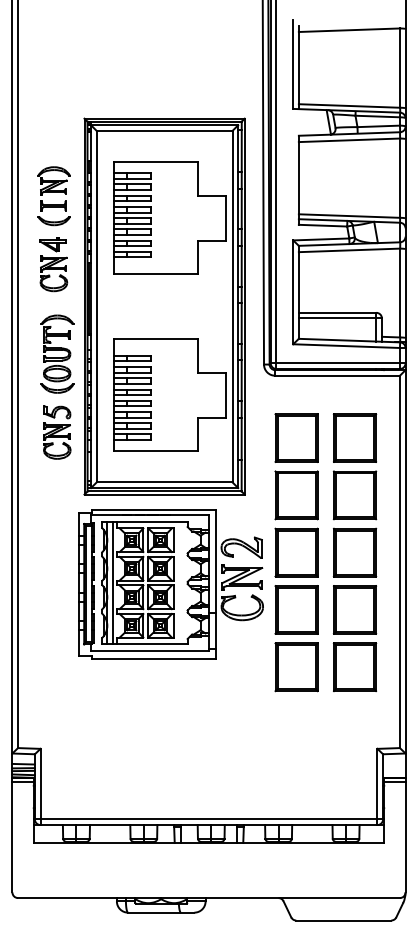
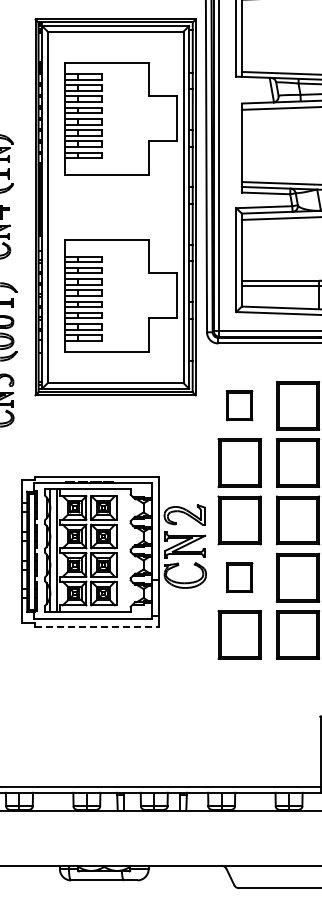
part: (164, 306) -> (115, 207), moved
part: (296, 437) -> (239, 405), size x0.6
part: (296, 609) -> (239, 577), size x0.6
line: (153, 658) -> (96, 626), solid -> dashed

